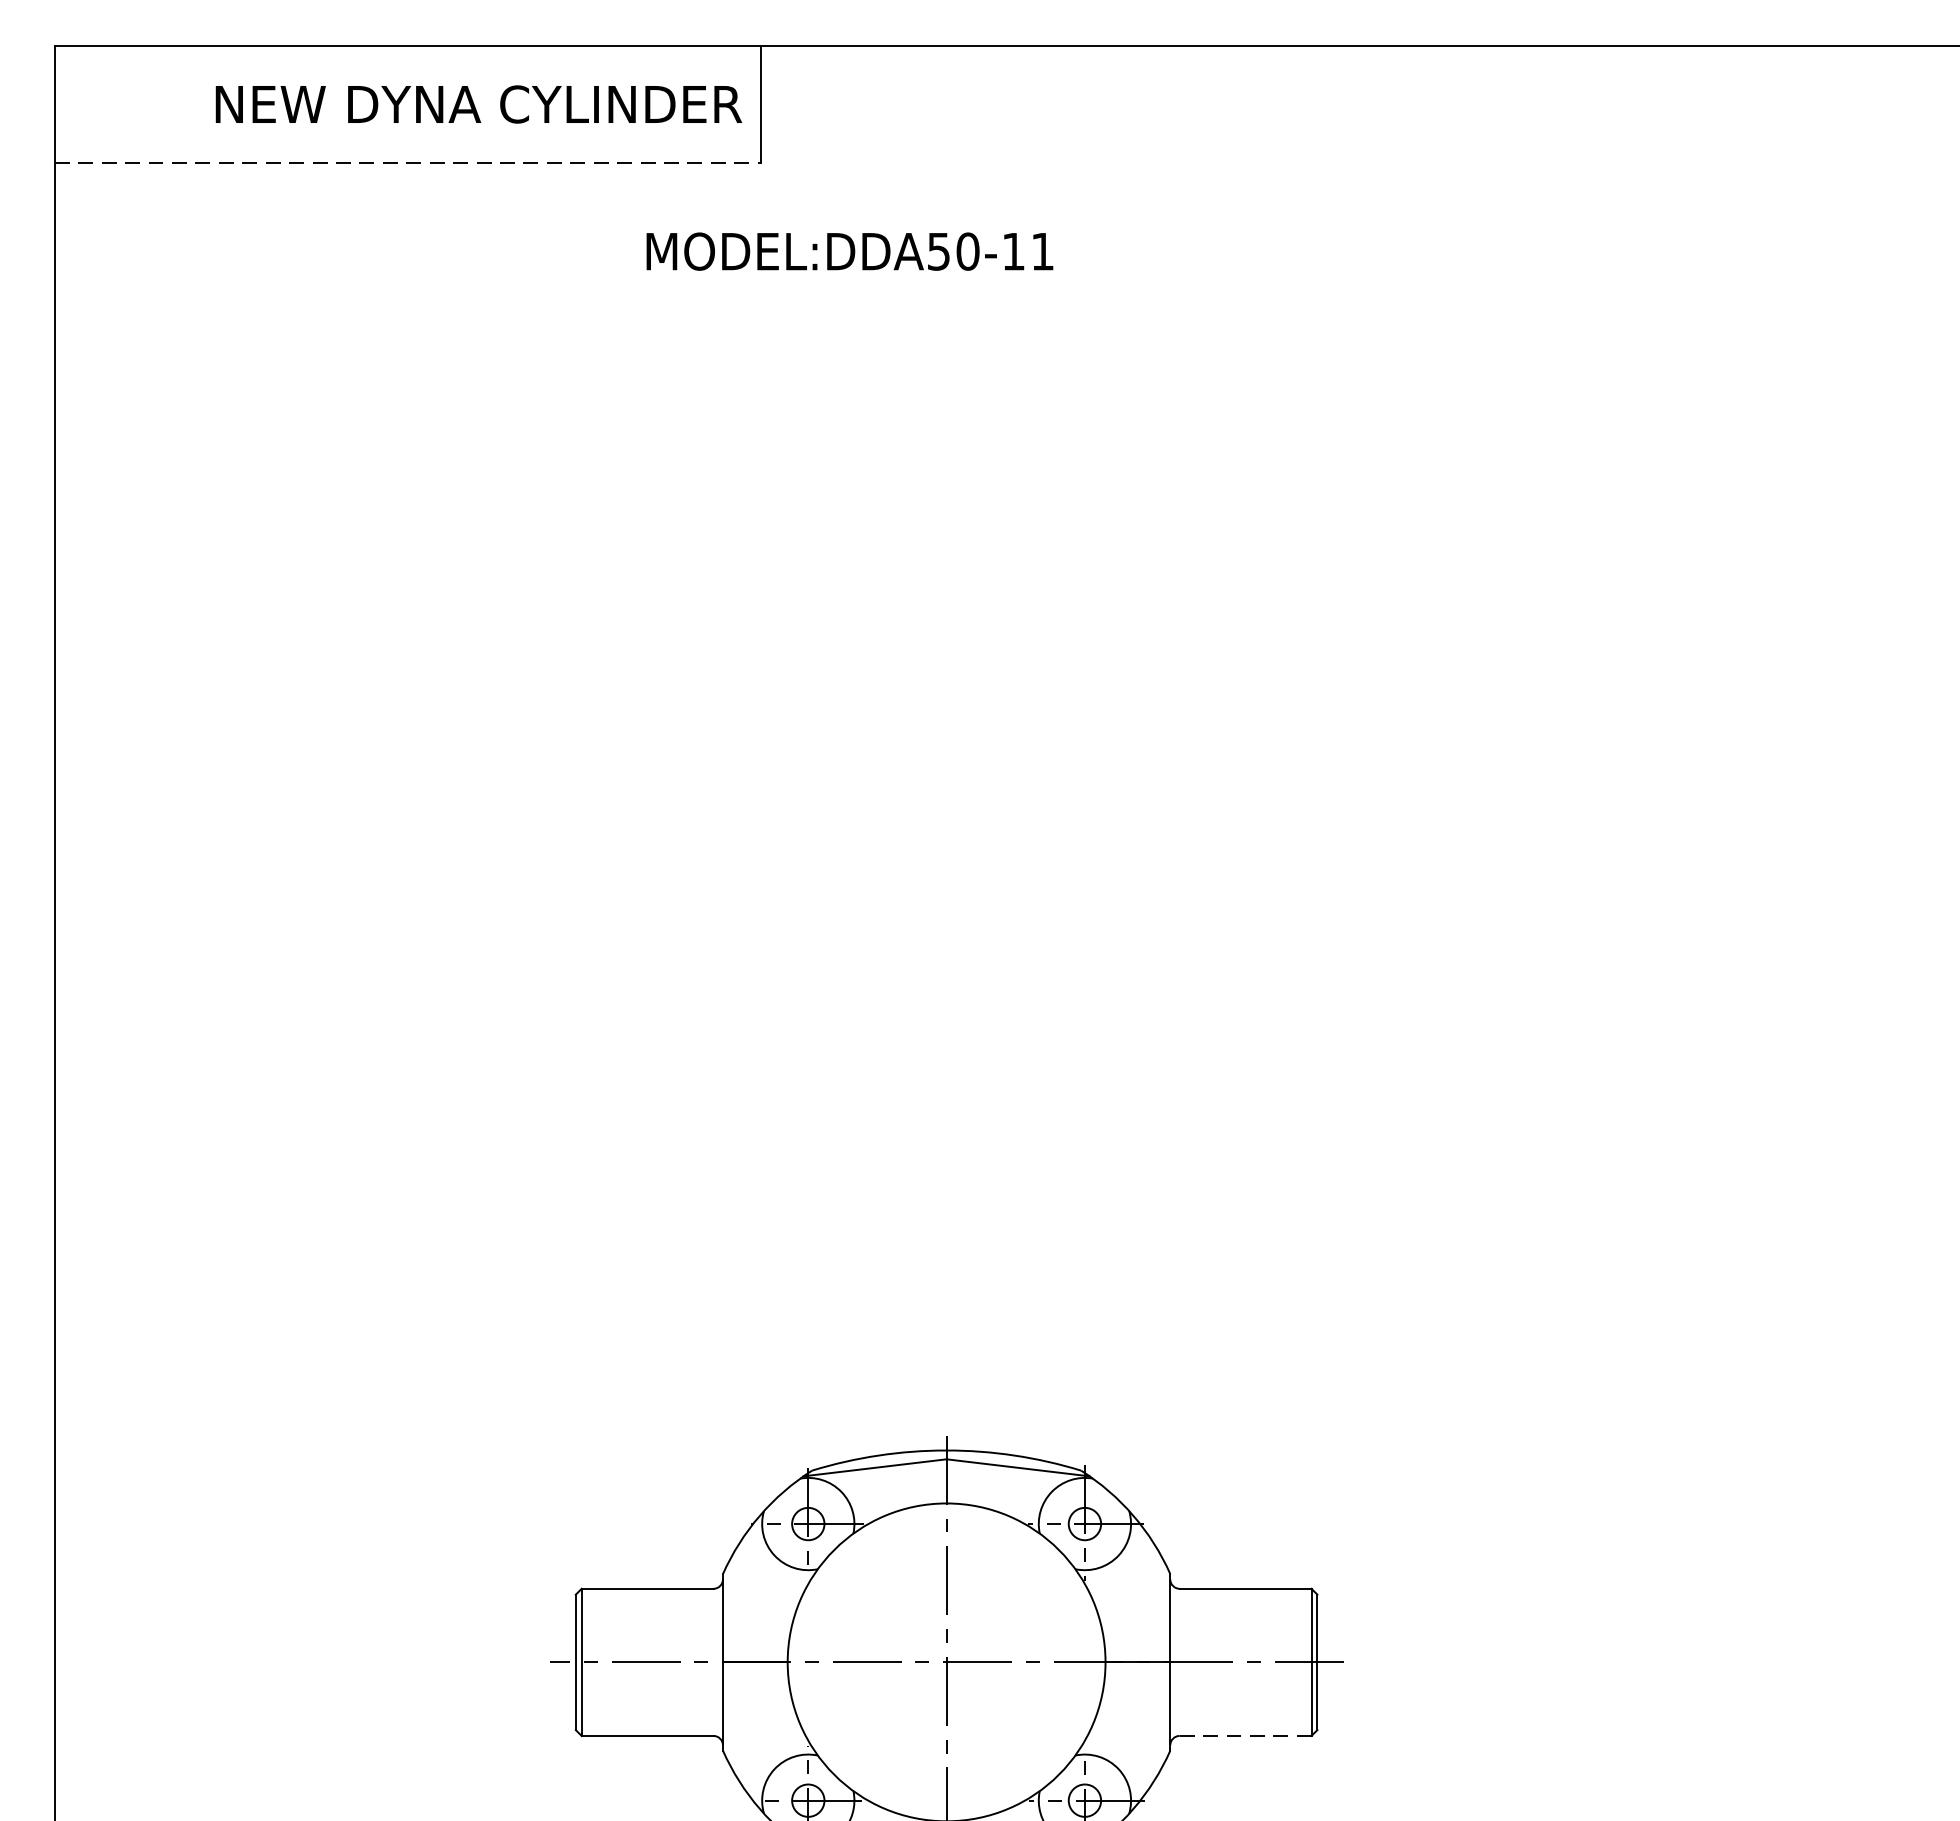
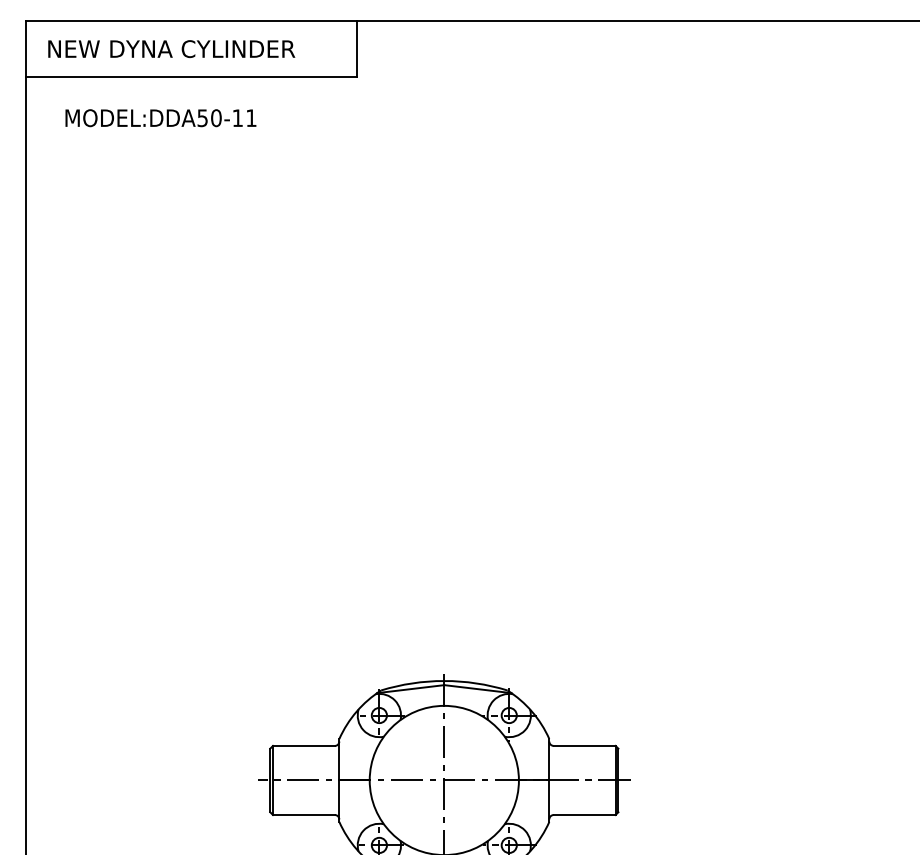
text: (478, 103) -> (171, 48), moved
line: (408, 162) -> (191, 76), dashed -> solid
text: (848, 252) -> (160, 118), moved
line: (1245, 1736) -> (584, 815), dashed -> solid

